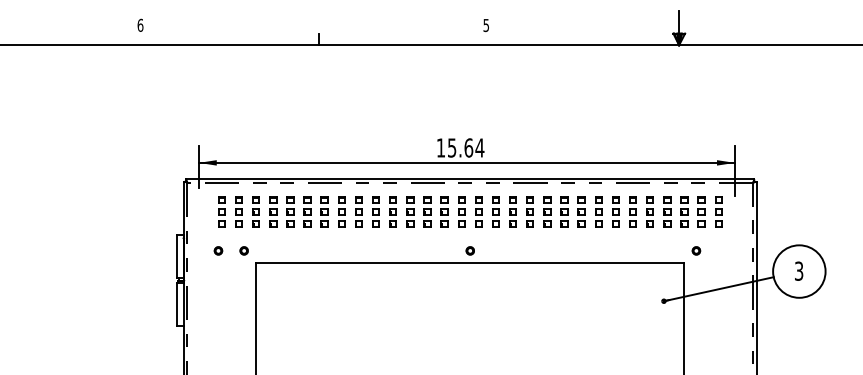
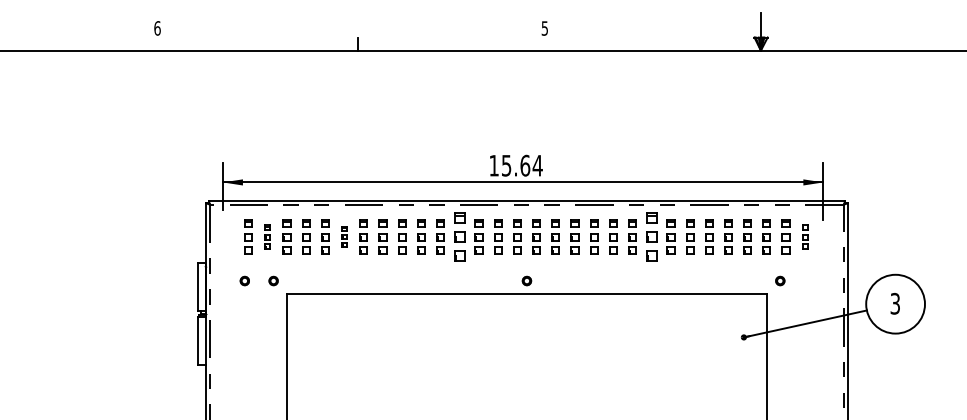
part: (238, 211) -> (267, 236), size x0.7
part: (307, 211) -> (344, 236), size x0.6
part: (410, 211) -> (459, 236), size x1.4
part: (581, 211) -> (651, 236), size x1.4
part: (718, 211) -> (805, 236), size x0.7

